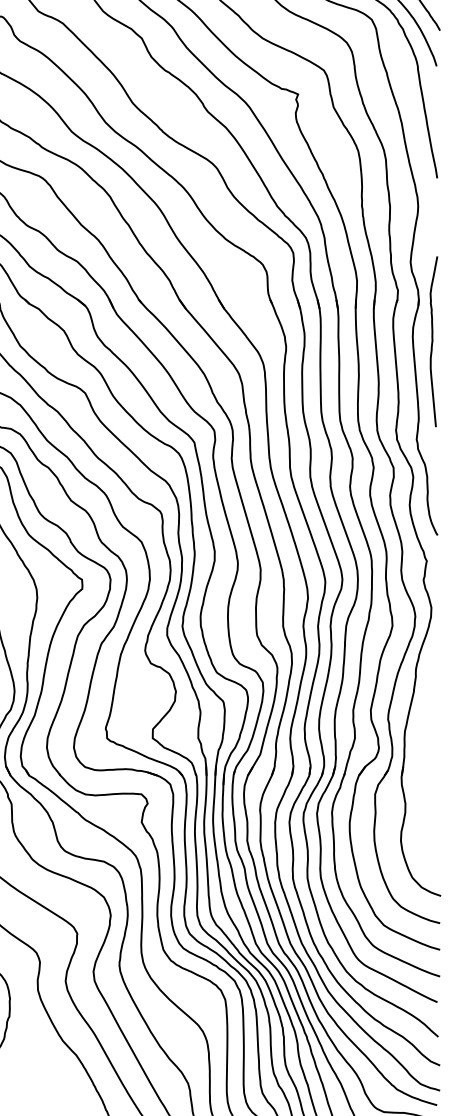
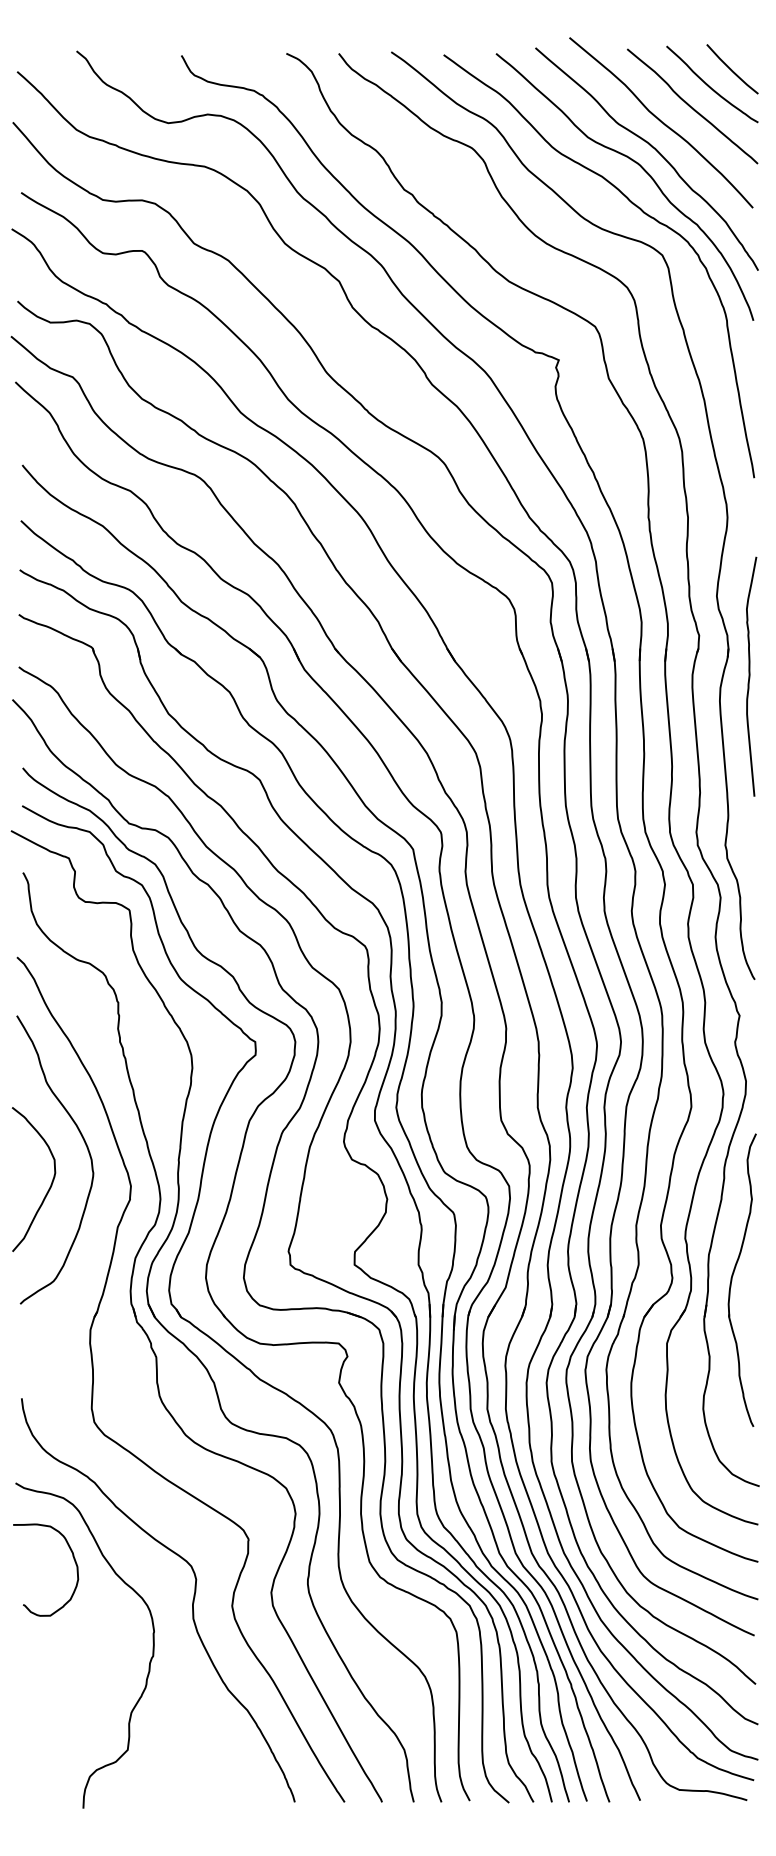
curve: (433, 341) -> (750, 676), moved
part: (422, 746) -> (733, 1276), added

